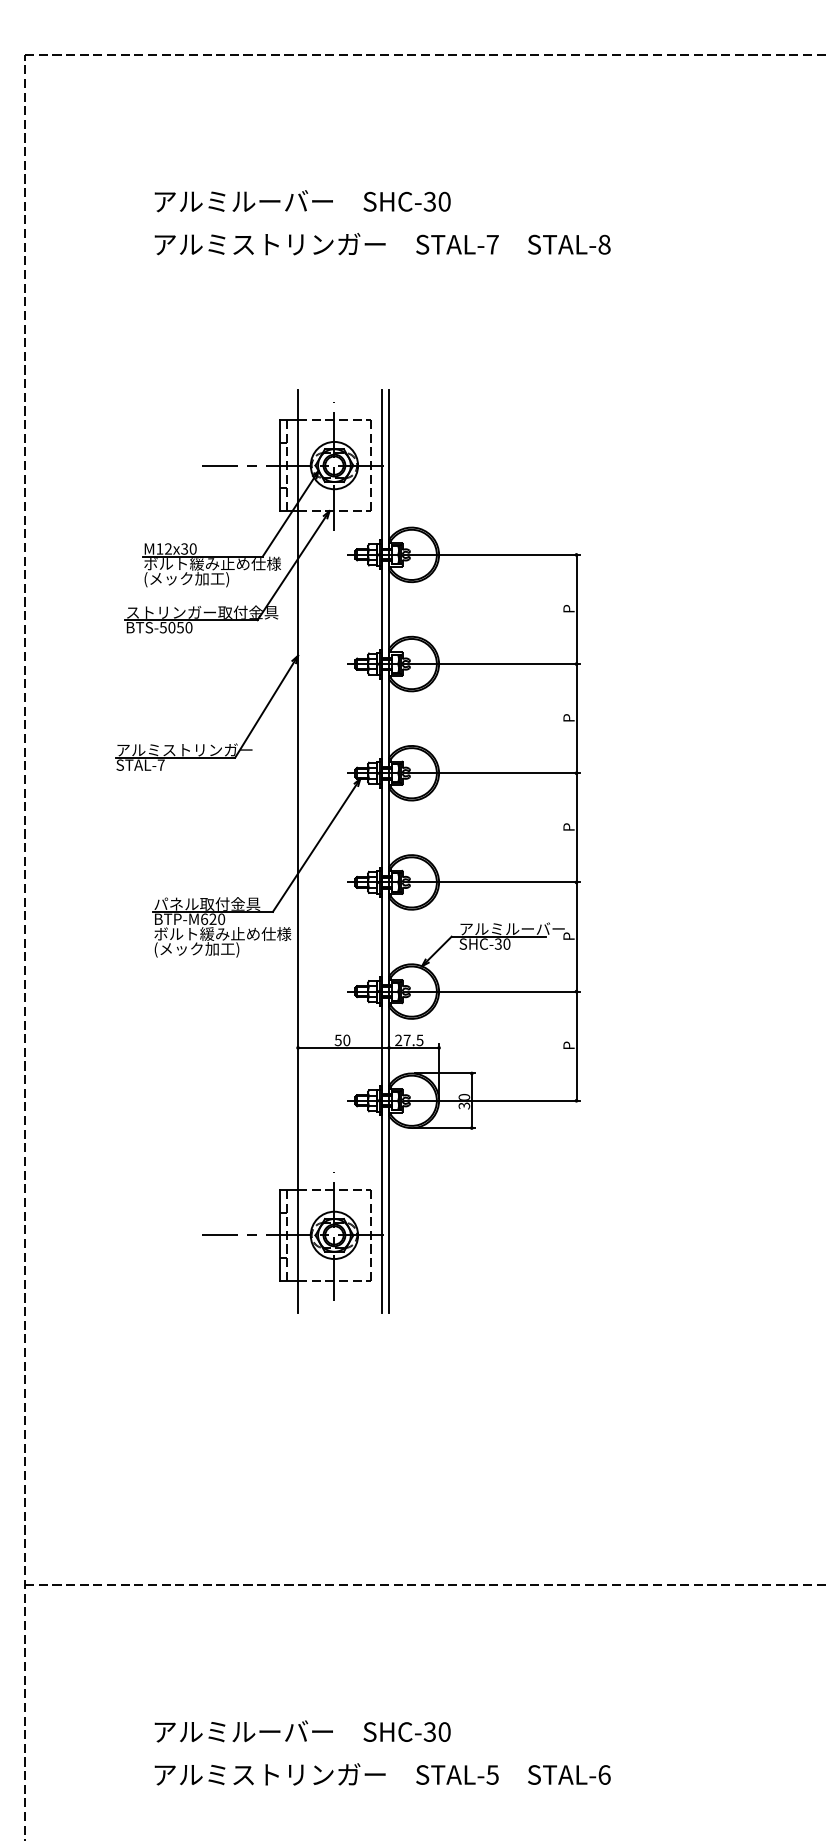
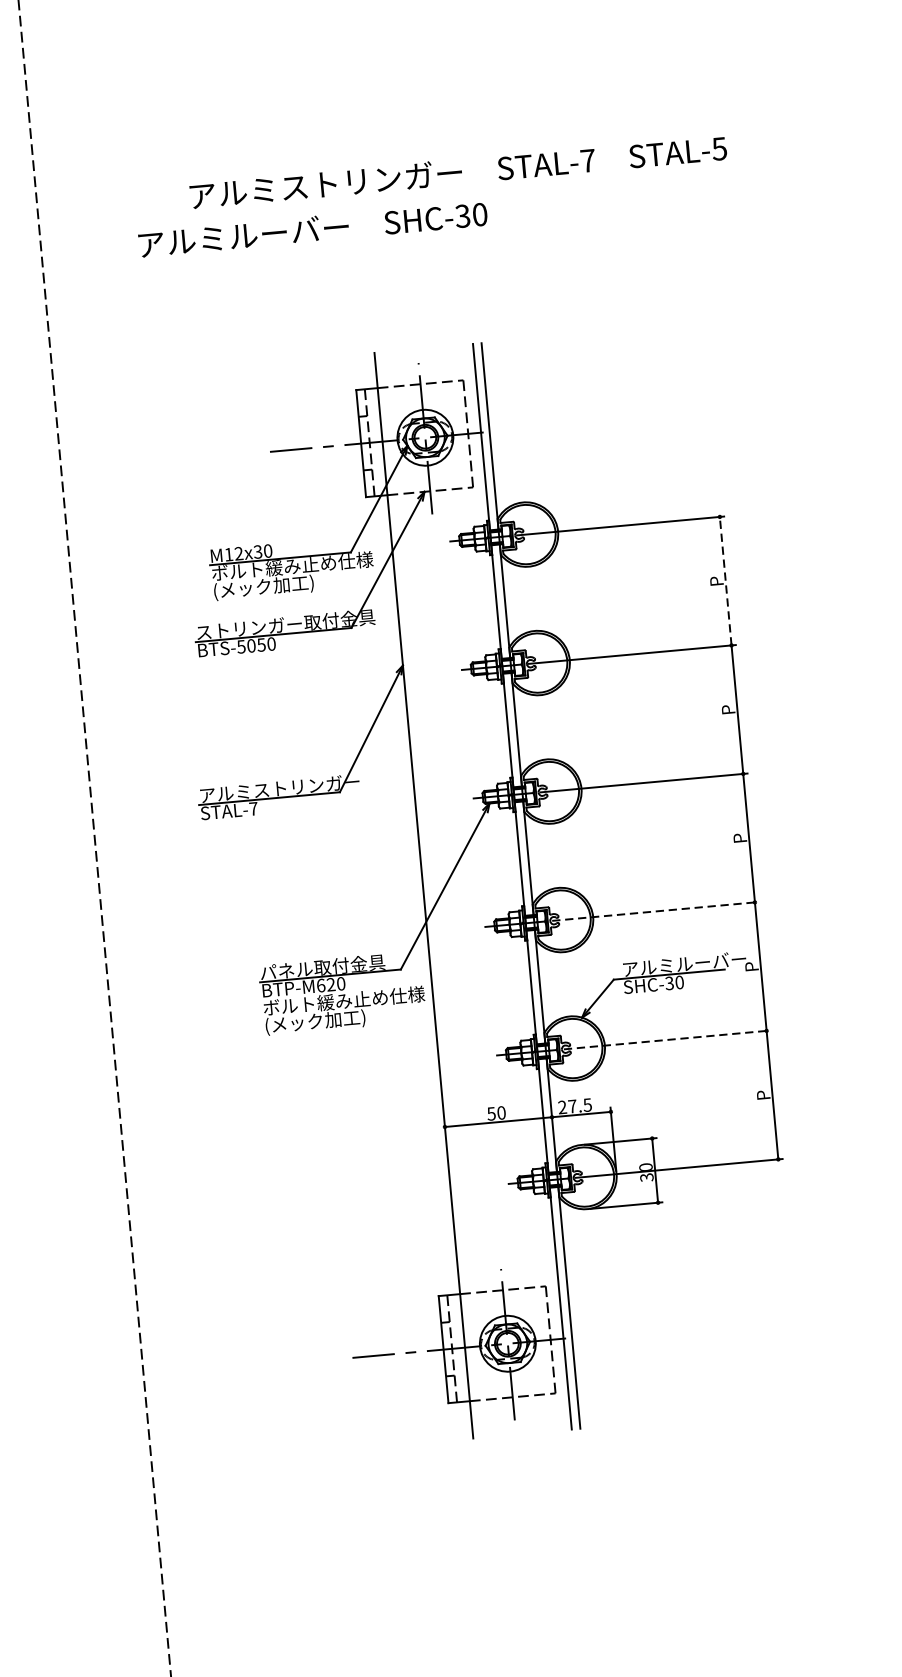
text: (302, 201) -> (312, 229), moved
text: (604, 244) -> (719, 148), STAL-8 -> STAL-5
line: (576, 609) -> (725, 581), solid -> dashed
line: (492, 882) -> (656, 911), solid -> dashed
line: (492, 991) -> (667, 1039), solid -> dashed

